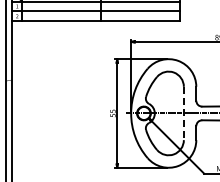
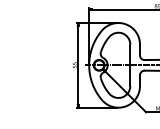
line: (183, 113) -> (130, 65), dashed -> solid

